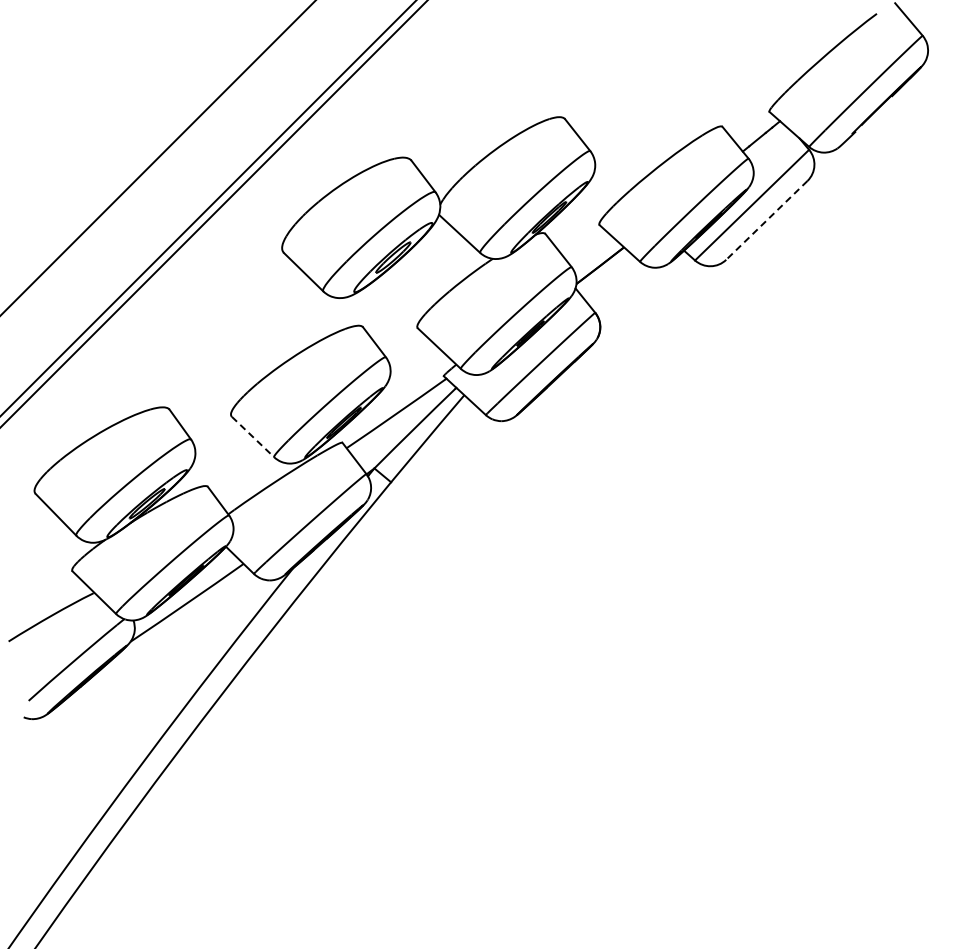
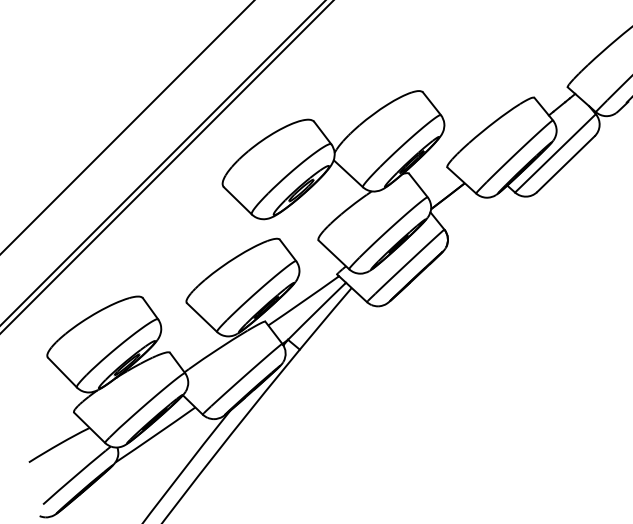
line: (766, 220) -> (565, 164), dashed -> solid
line: (253, 437) -> (202, 317), dashed -> solid

